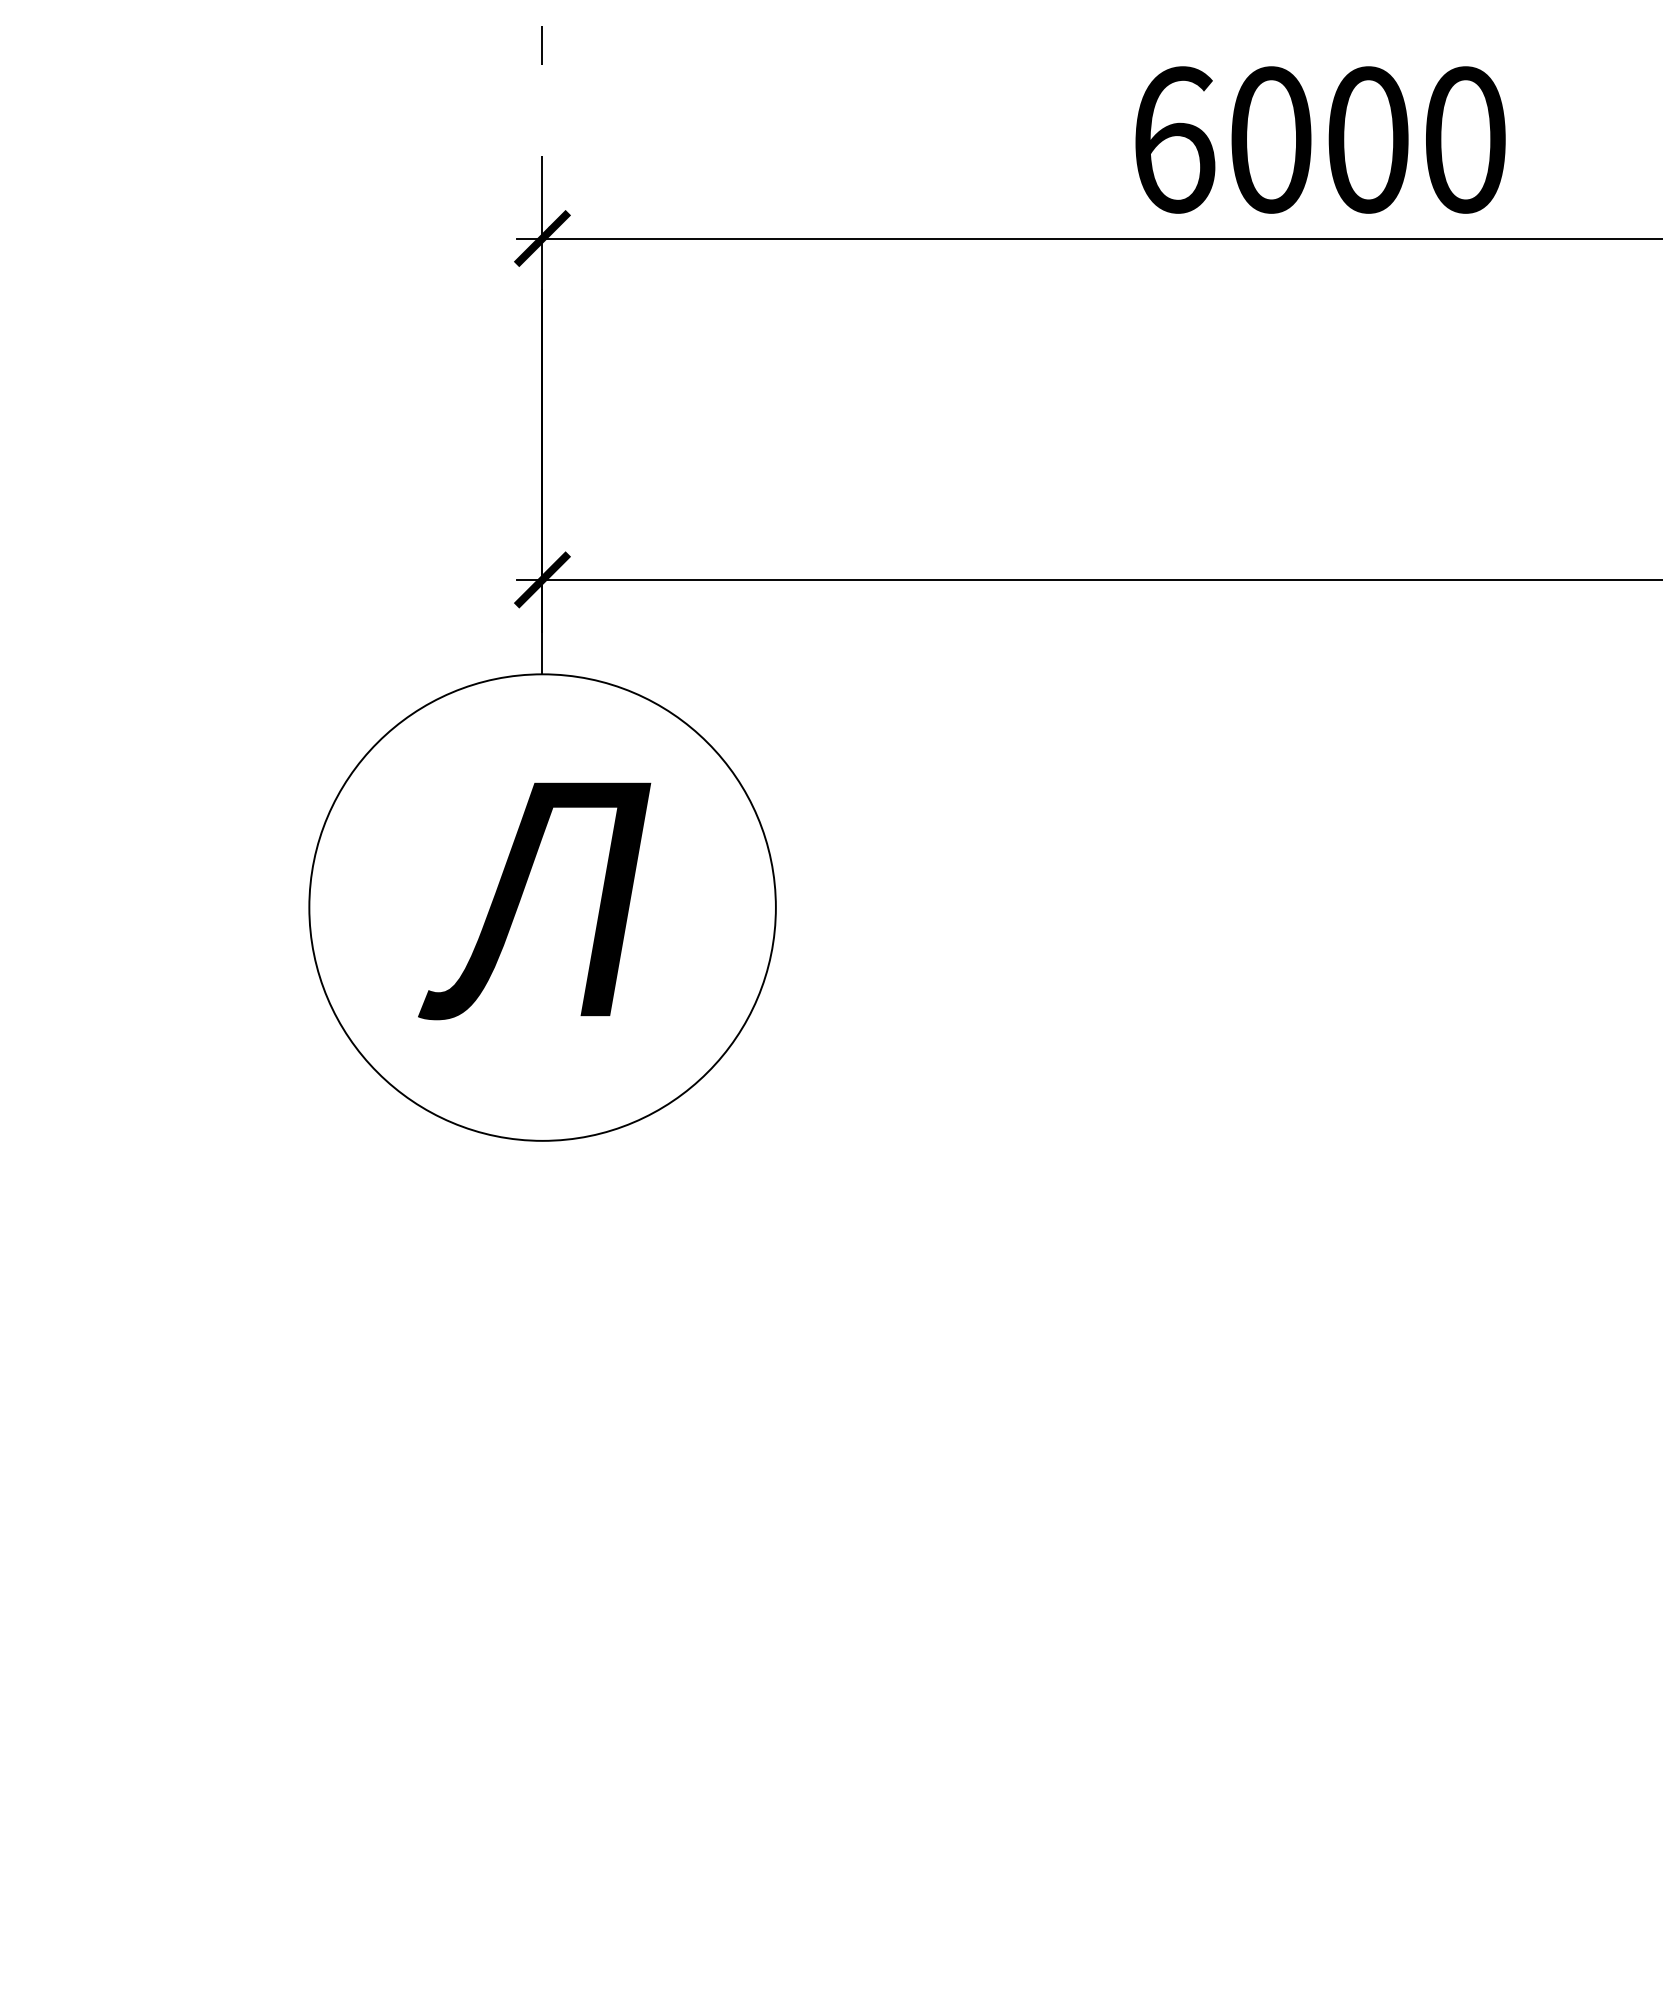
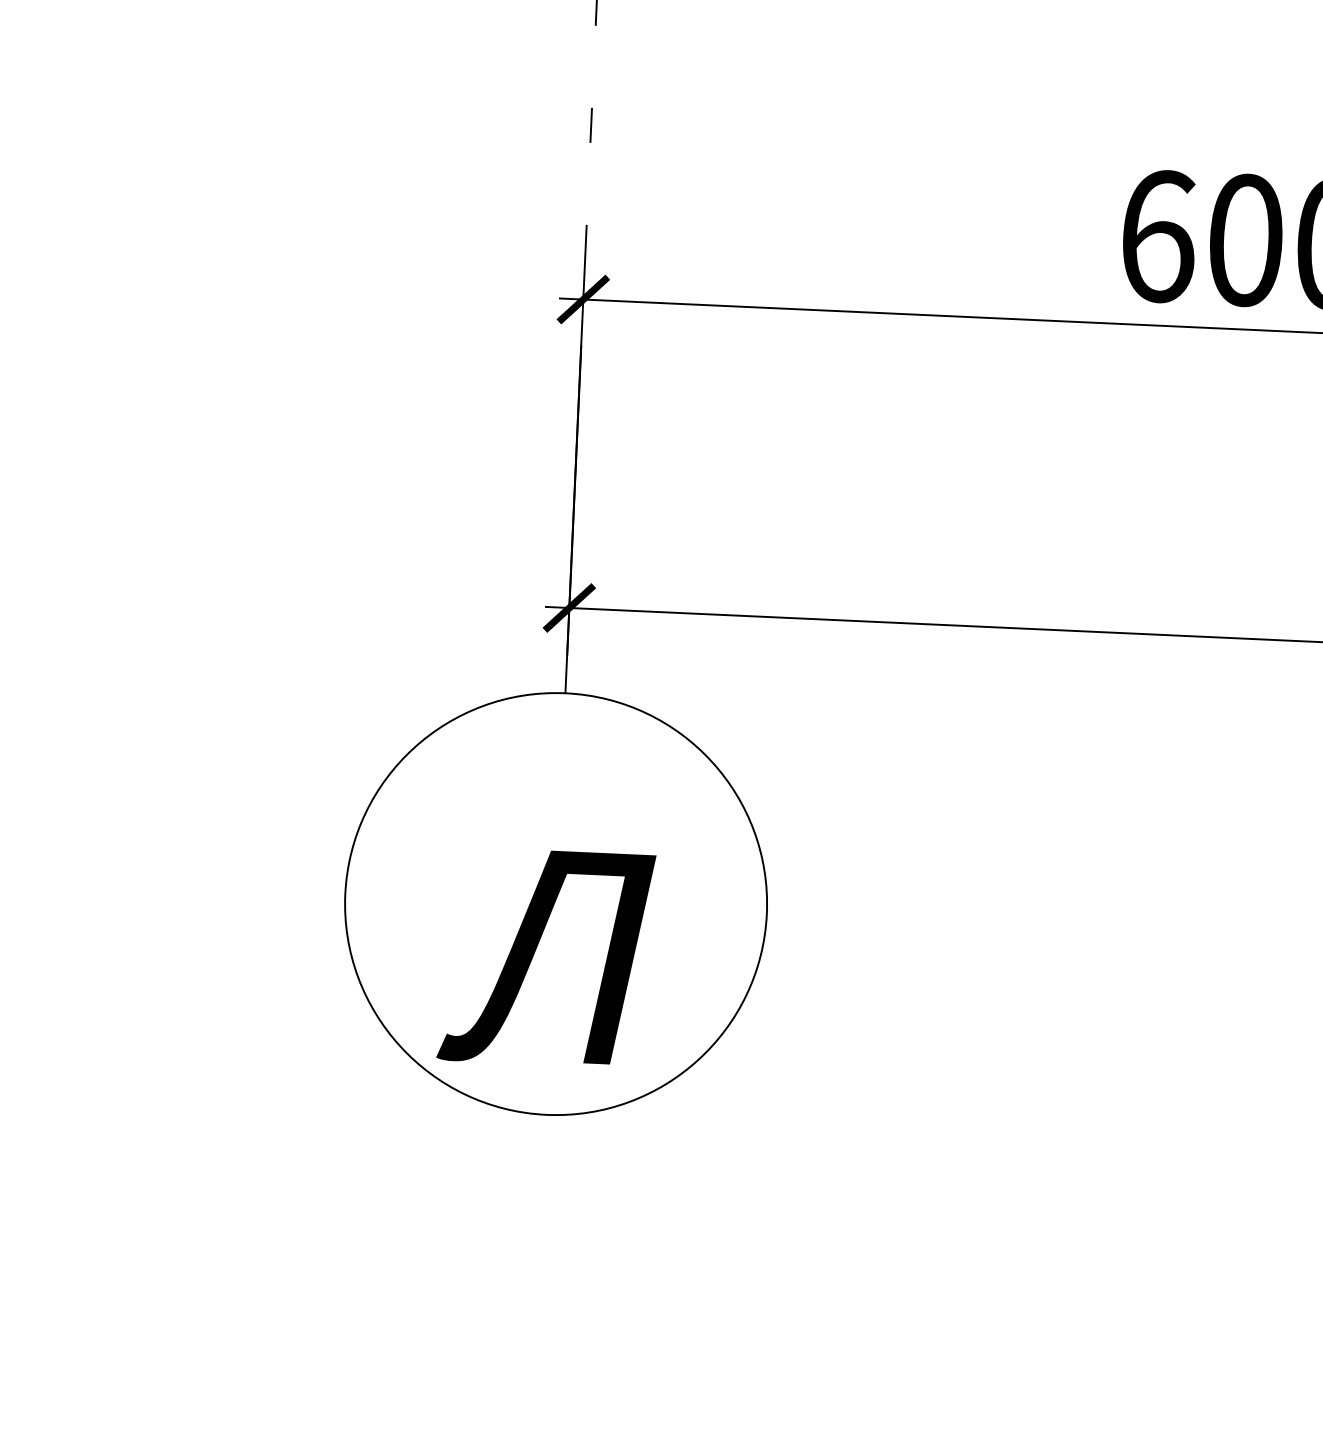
text: (534, 901) -> (546, 957), moved

